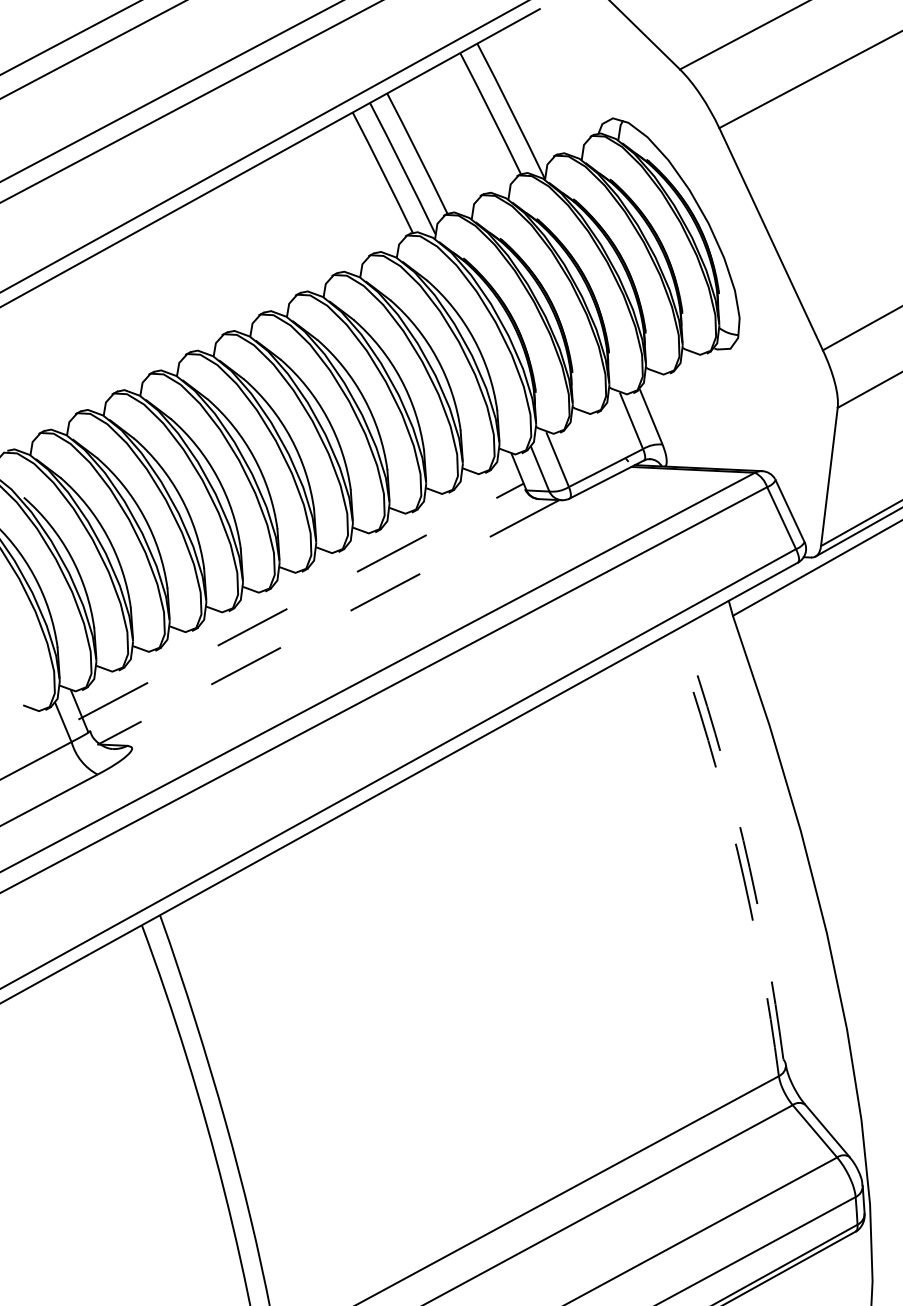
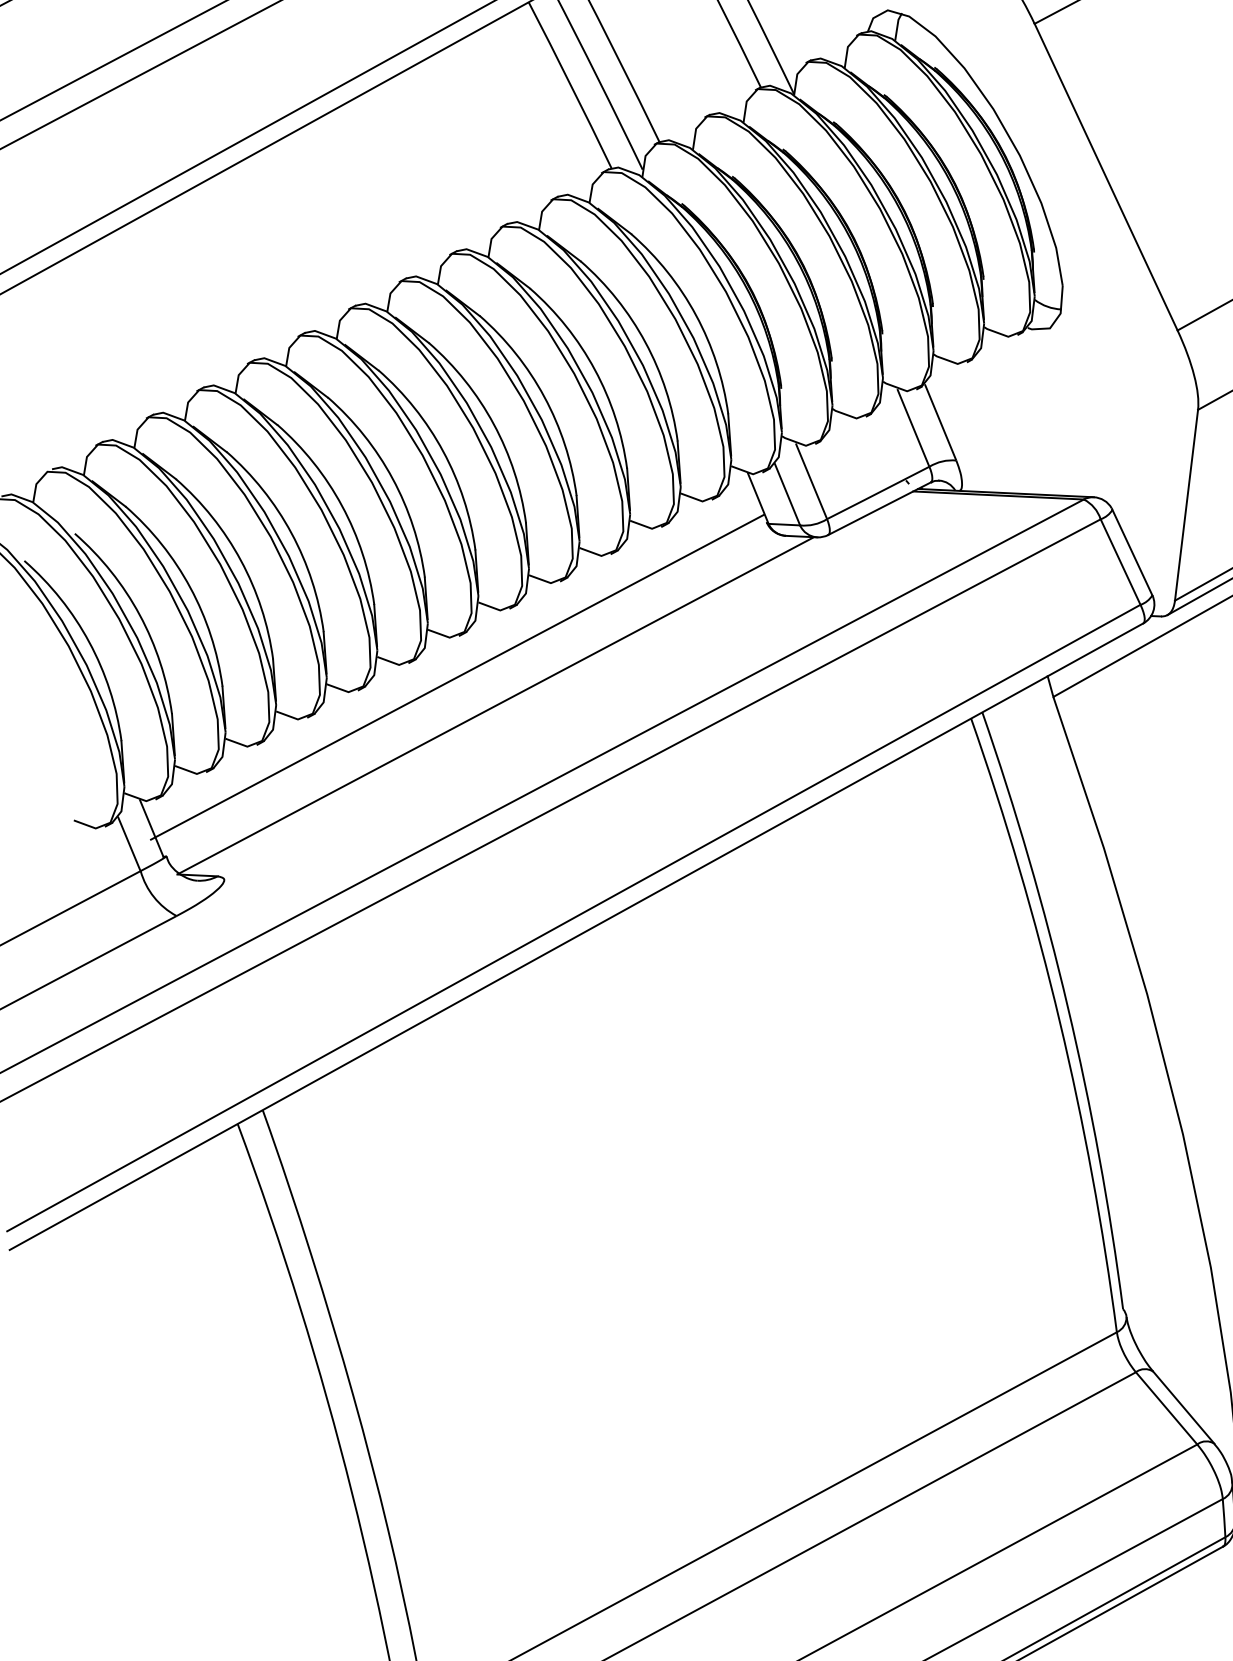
line: (299, 602) -> (455, 678), dashed -> solid
line: (329, 621) -> (496, 704), dashed -> solid
arc: (743, 840) -> (1067, 1006), dashed -> solid
arc: (737, 851) -> (1059, 1022), dashed -> solid

